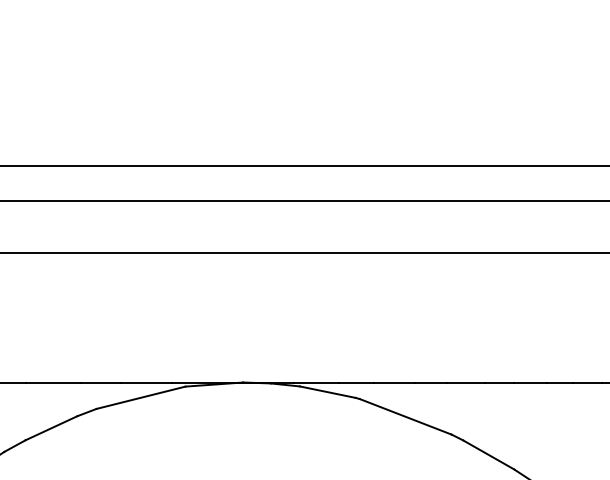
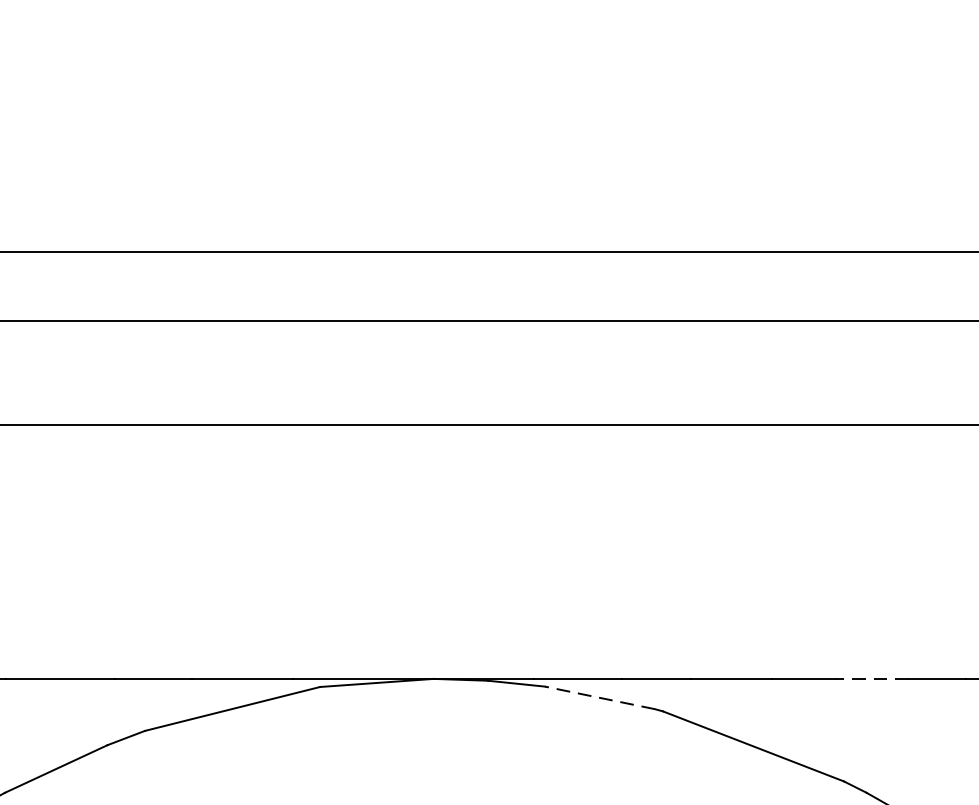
line: (466, 382) -> (873, 678), solid -> dashed
line: (327, 392) -> (599, 698), solid -> dashed

